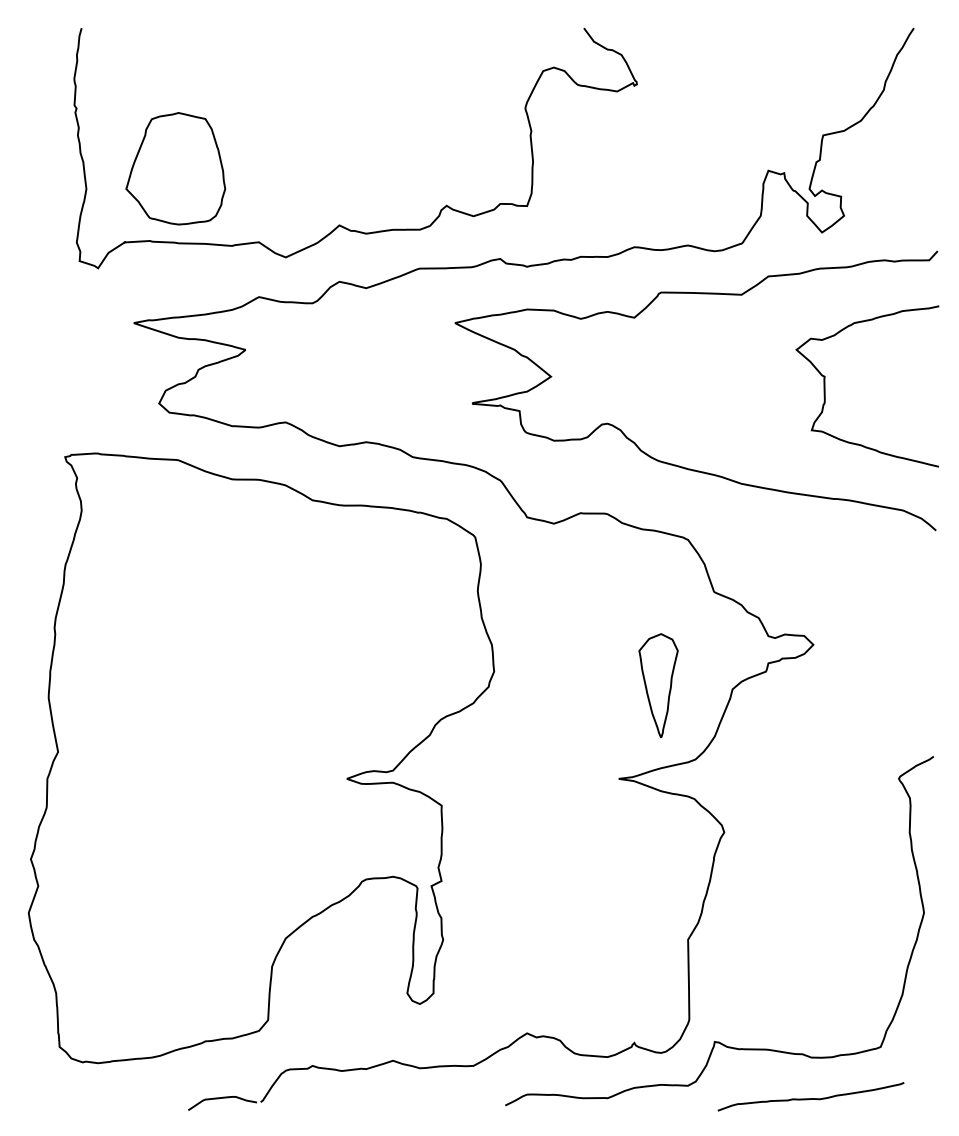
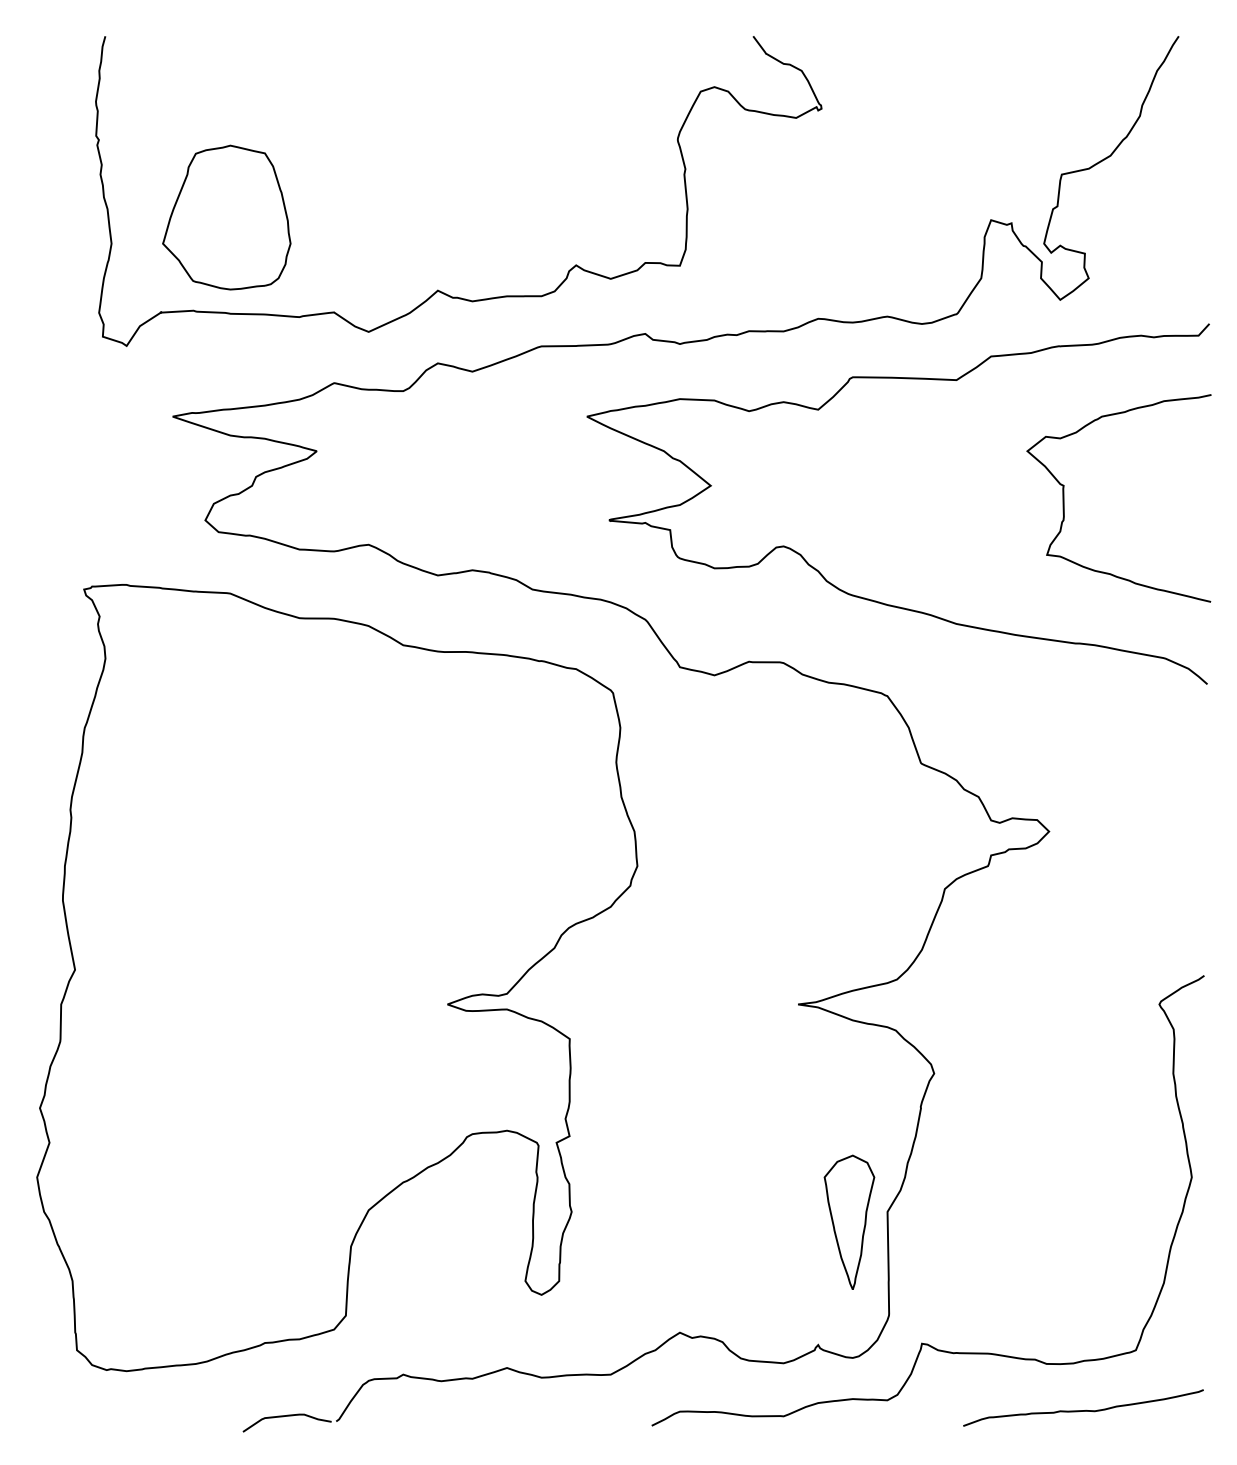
part: (658, 685) -> (849, 1221), moved
curve: (810, 1098) -> (1082, 1410), moved

